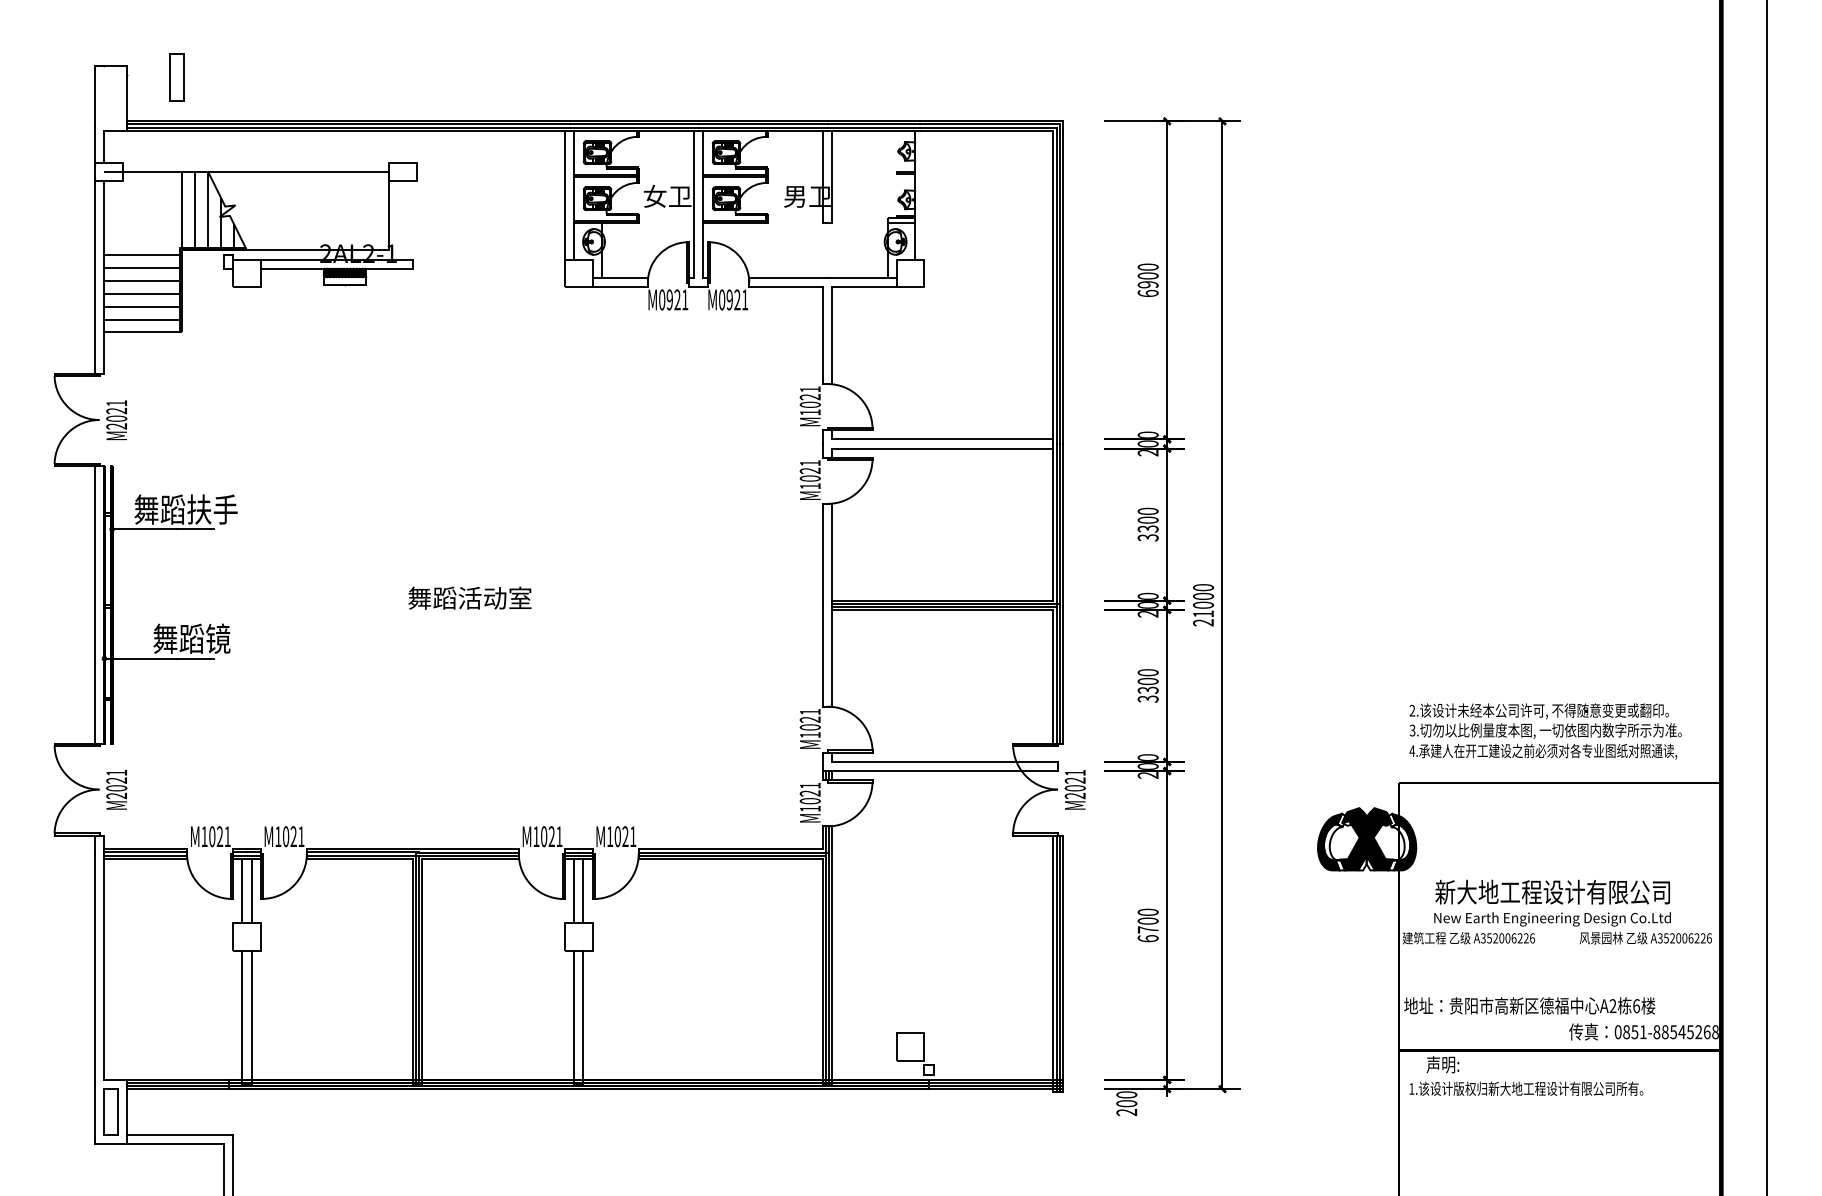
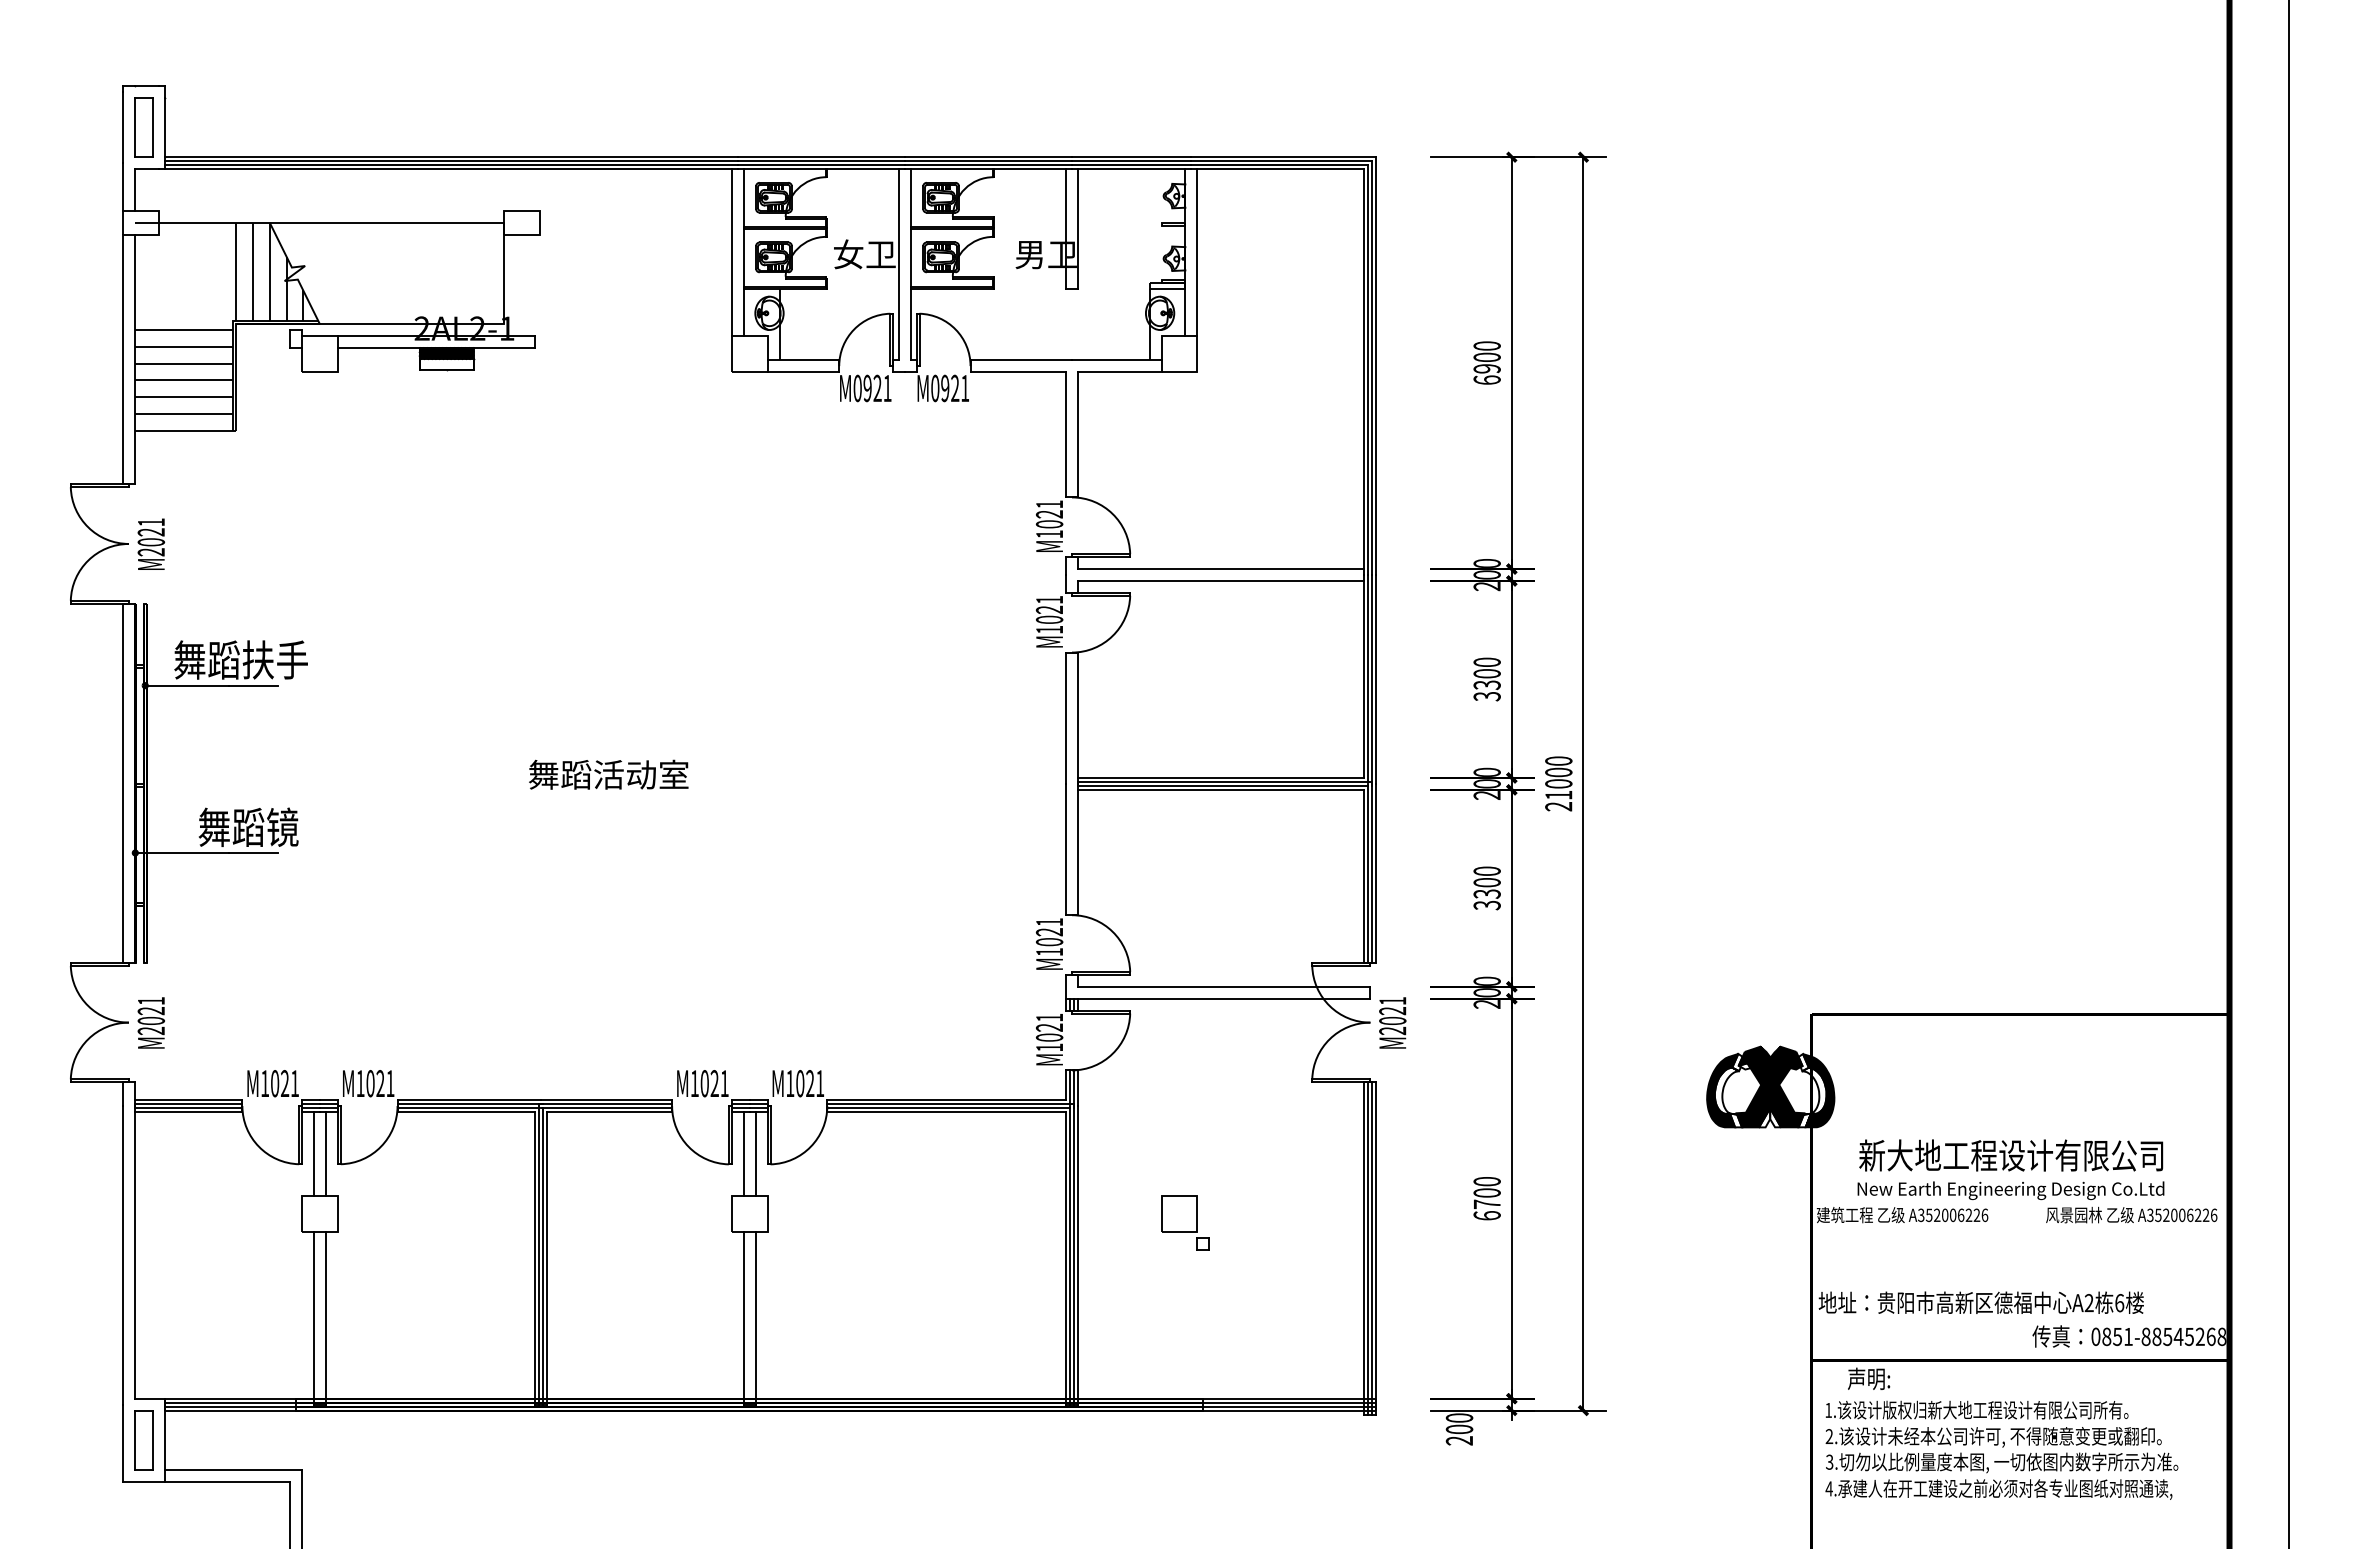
part: (176, 77) -> (143, 127), moved
line: (924, 194) -> (1197, 252), added
text: (1545, 731) -> (2001, 1463), moved
part: (915, 1053) -> (1185, 1222), moved

